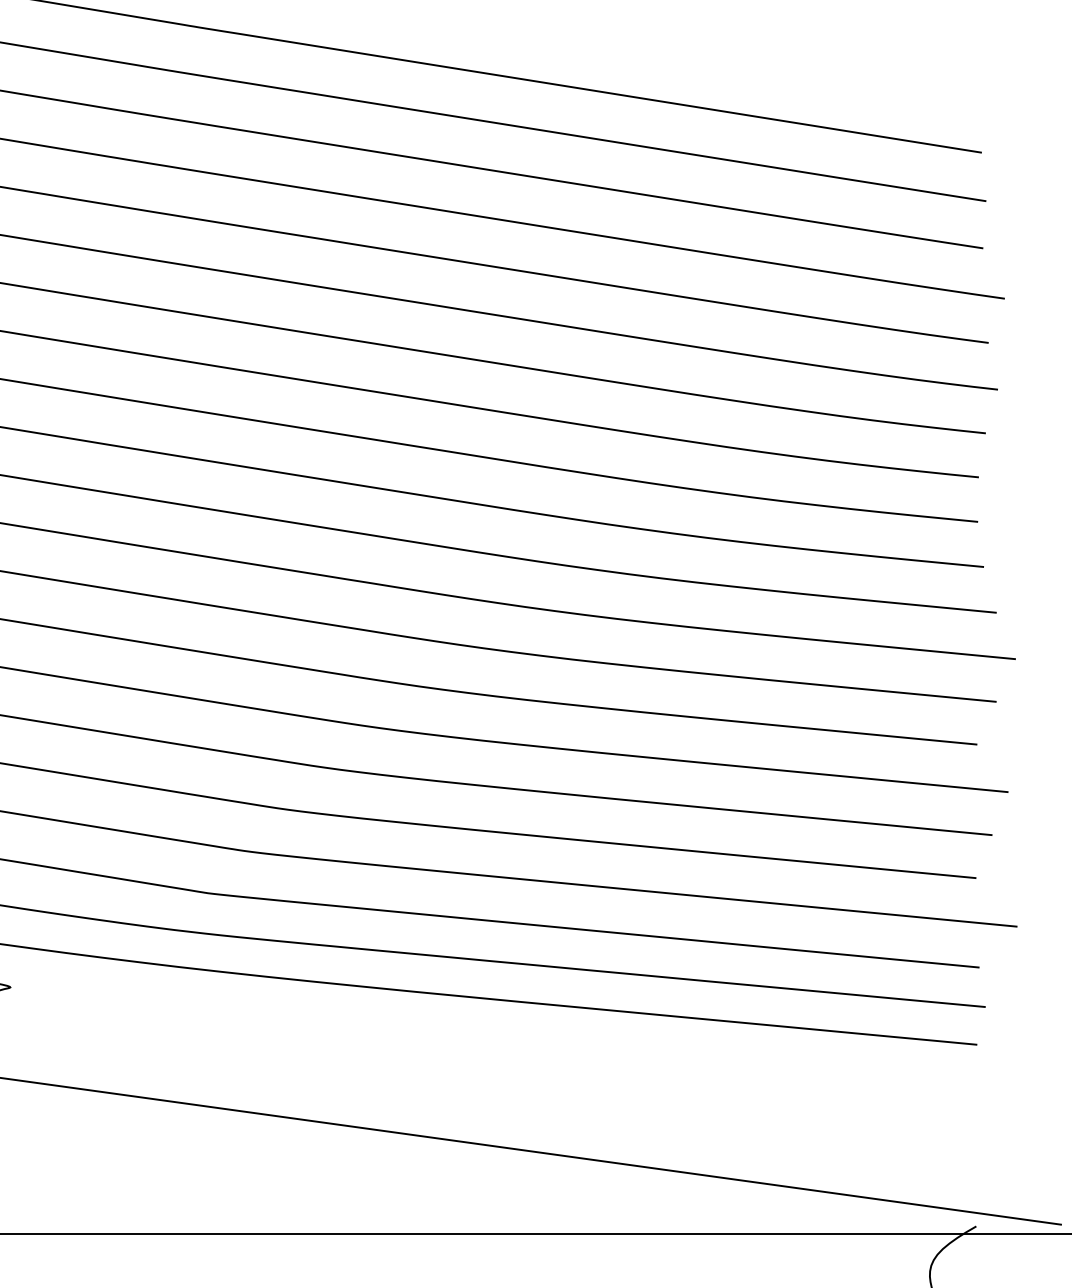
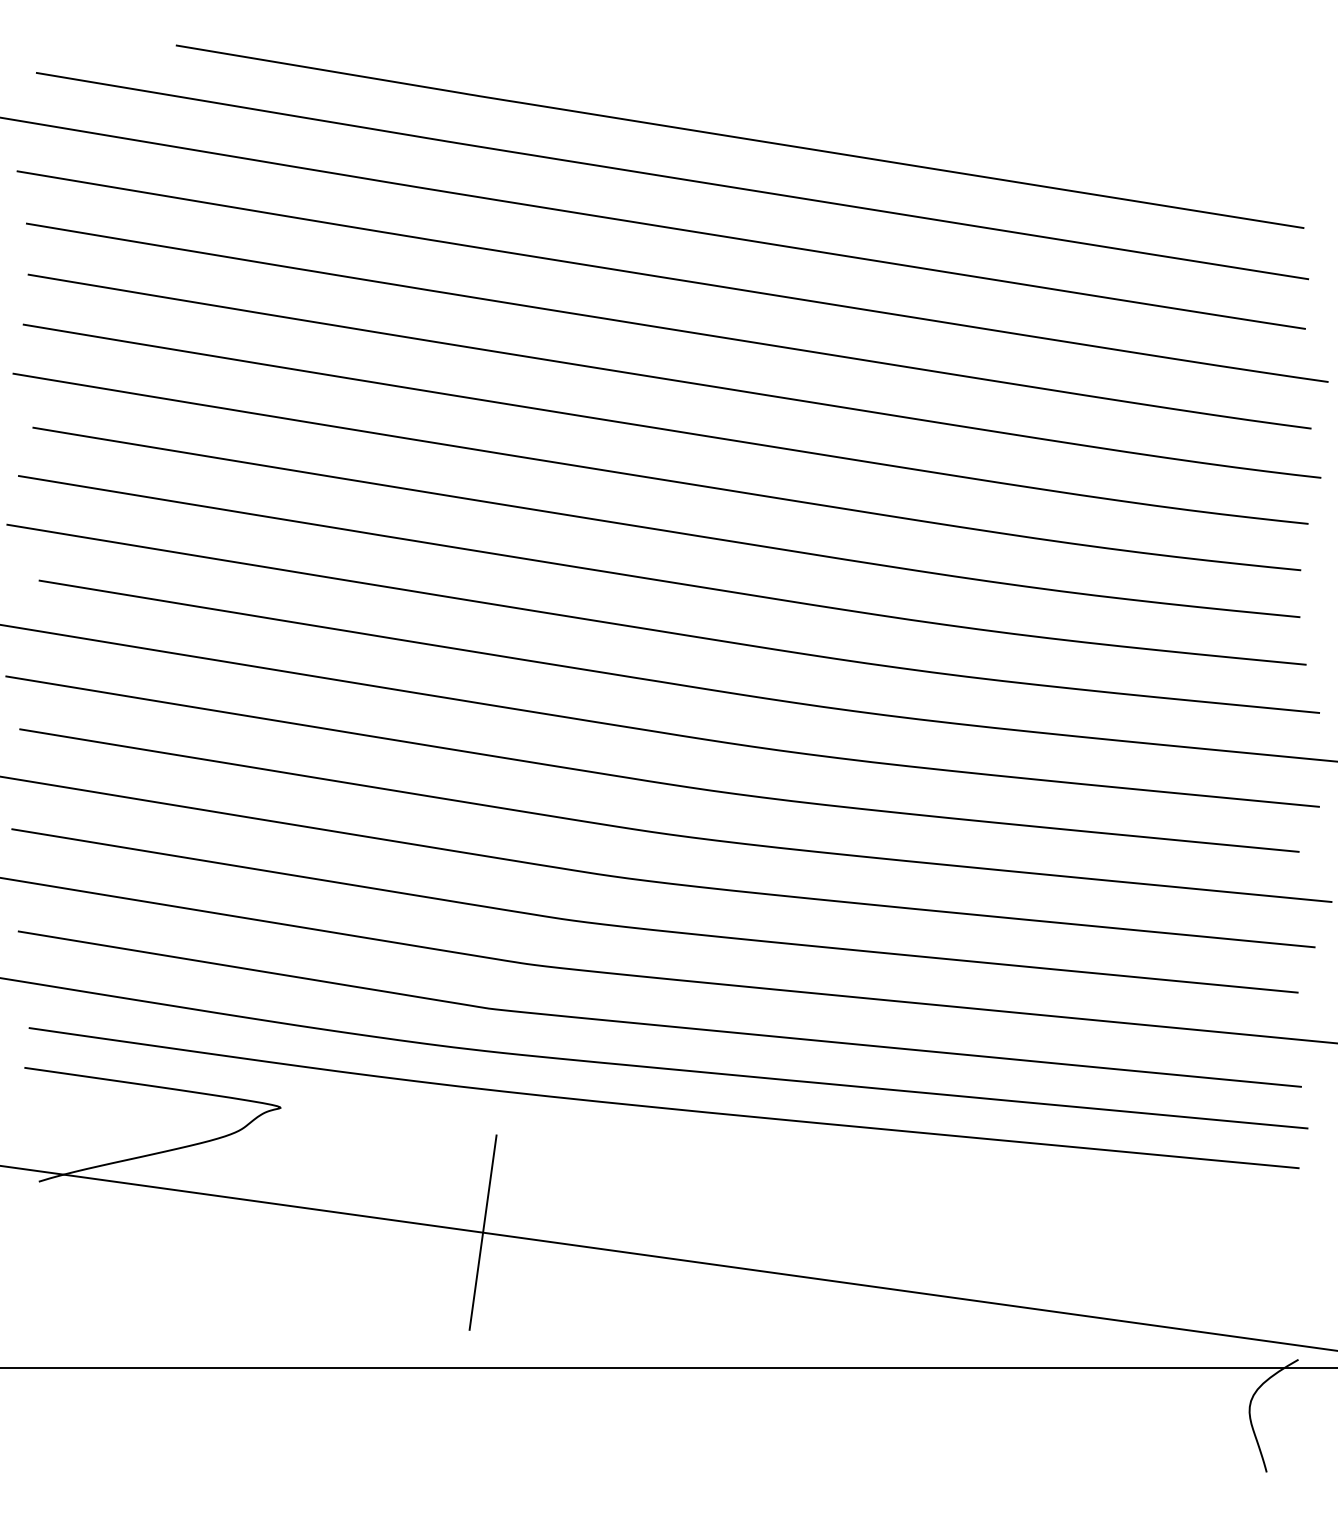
line: (202, 1105) -> (482, 1232), added

